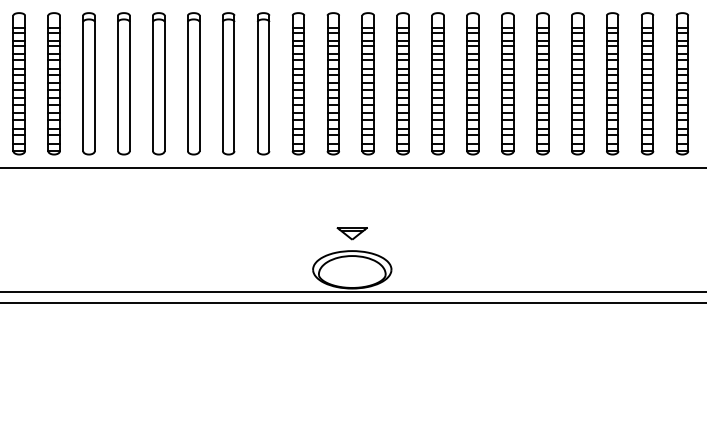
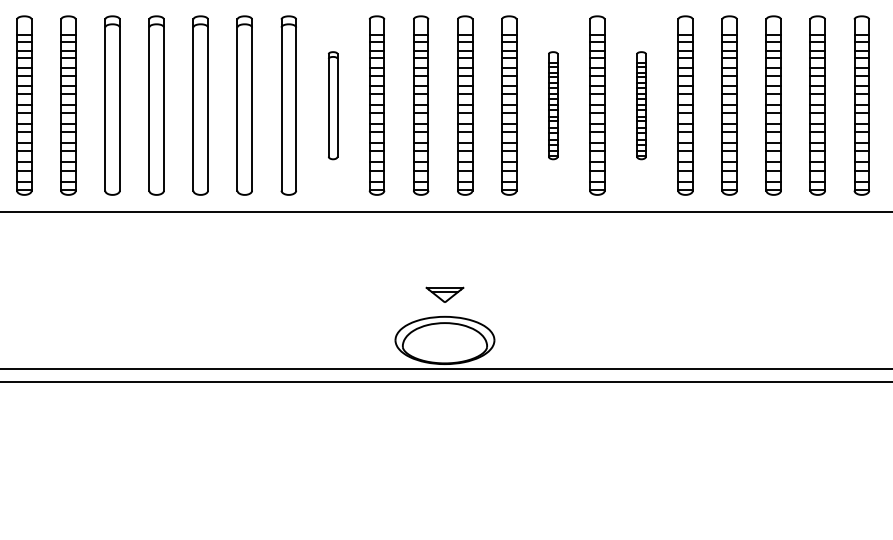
part: (263, 83) -> (332, 105), size x0.6
part: (437, 83) -> (552, 105), size x0.6
part: (507, 83) -> (640, 105), size x0.6

